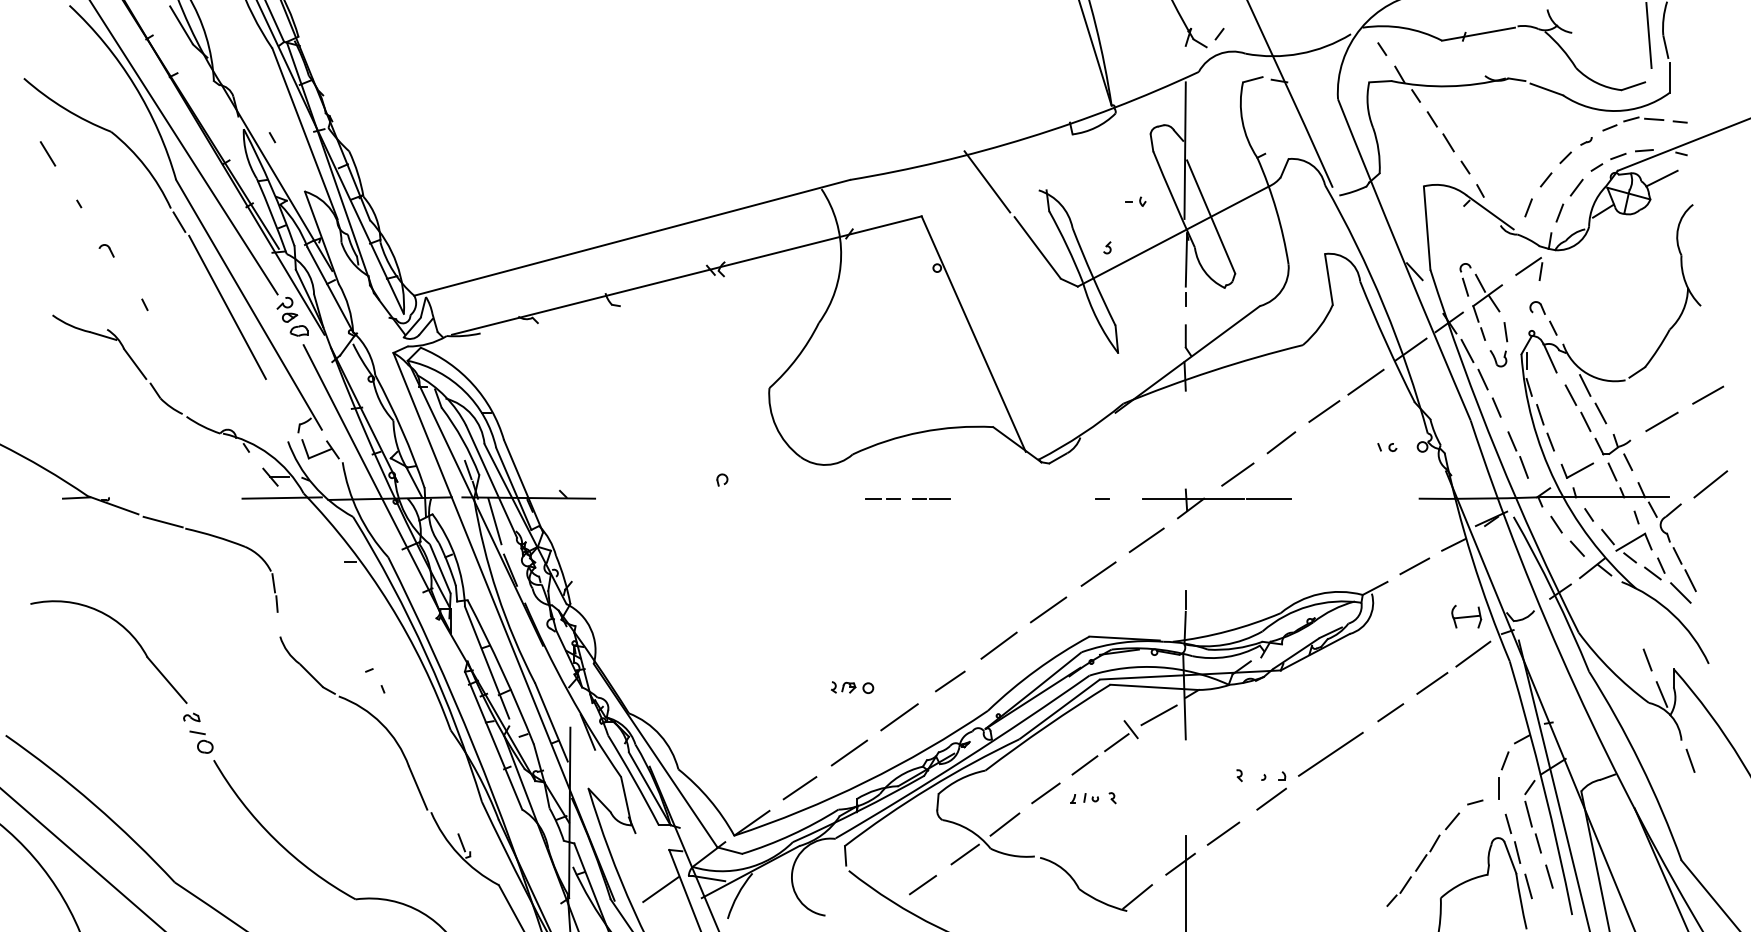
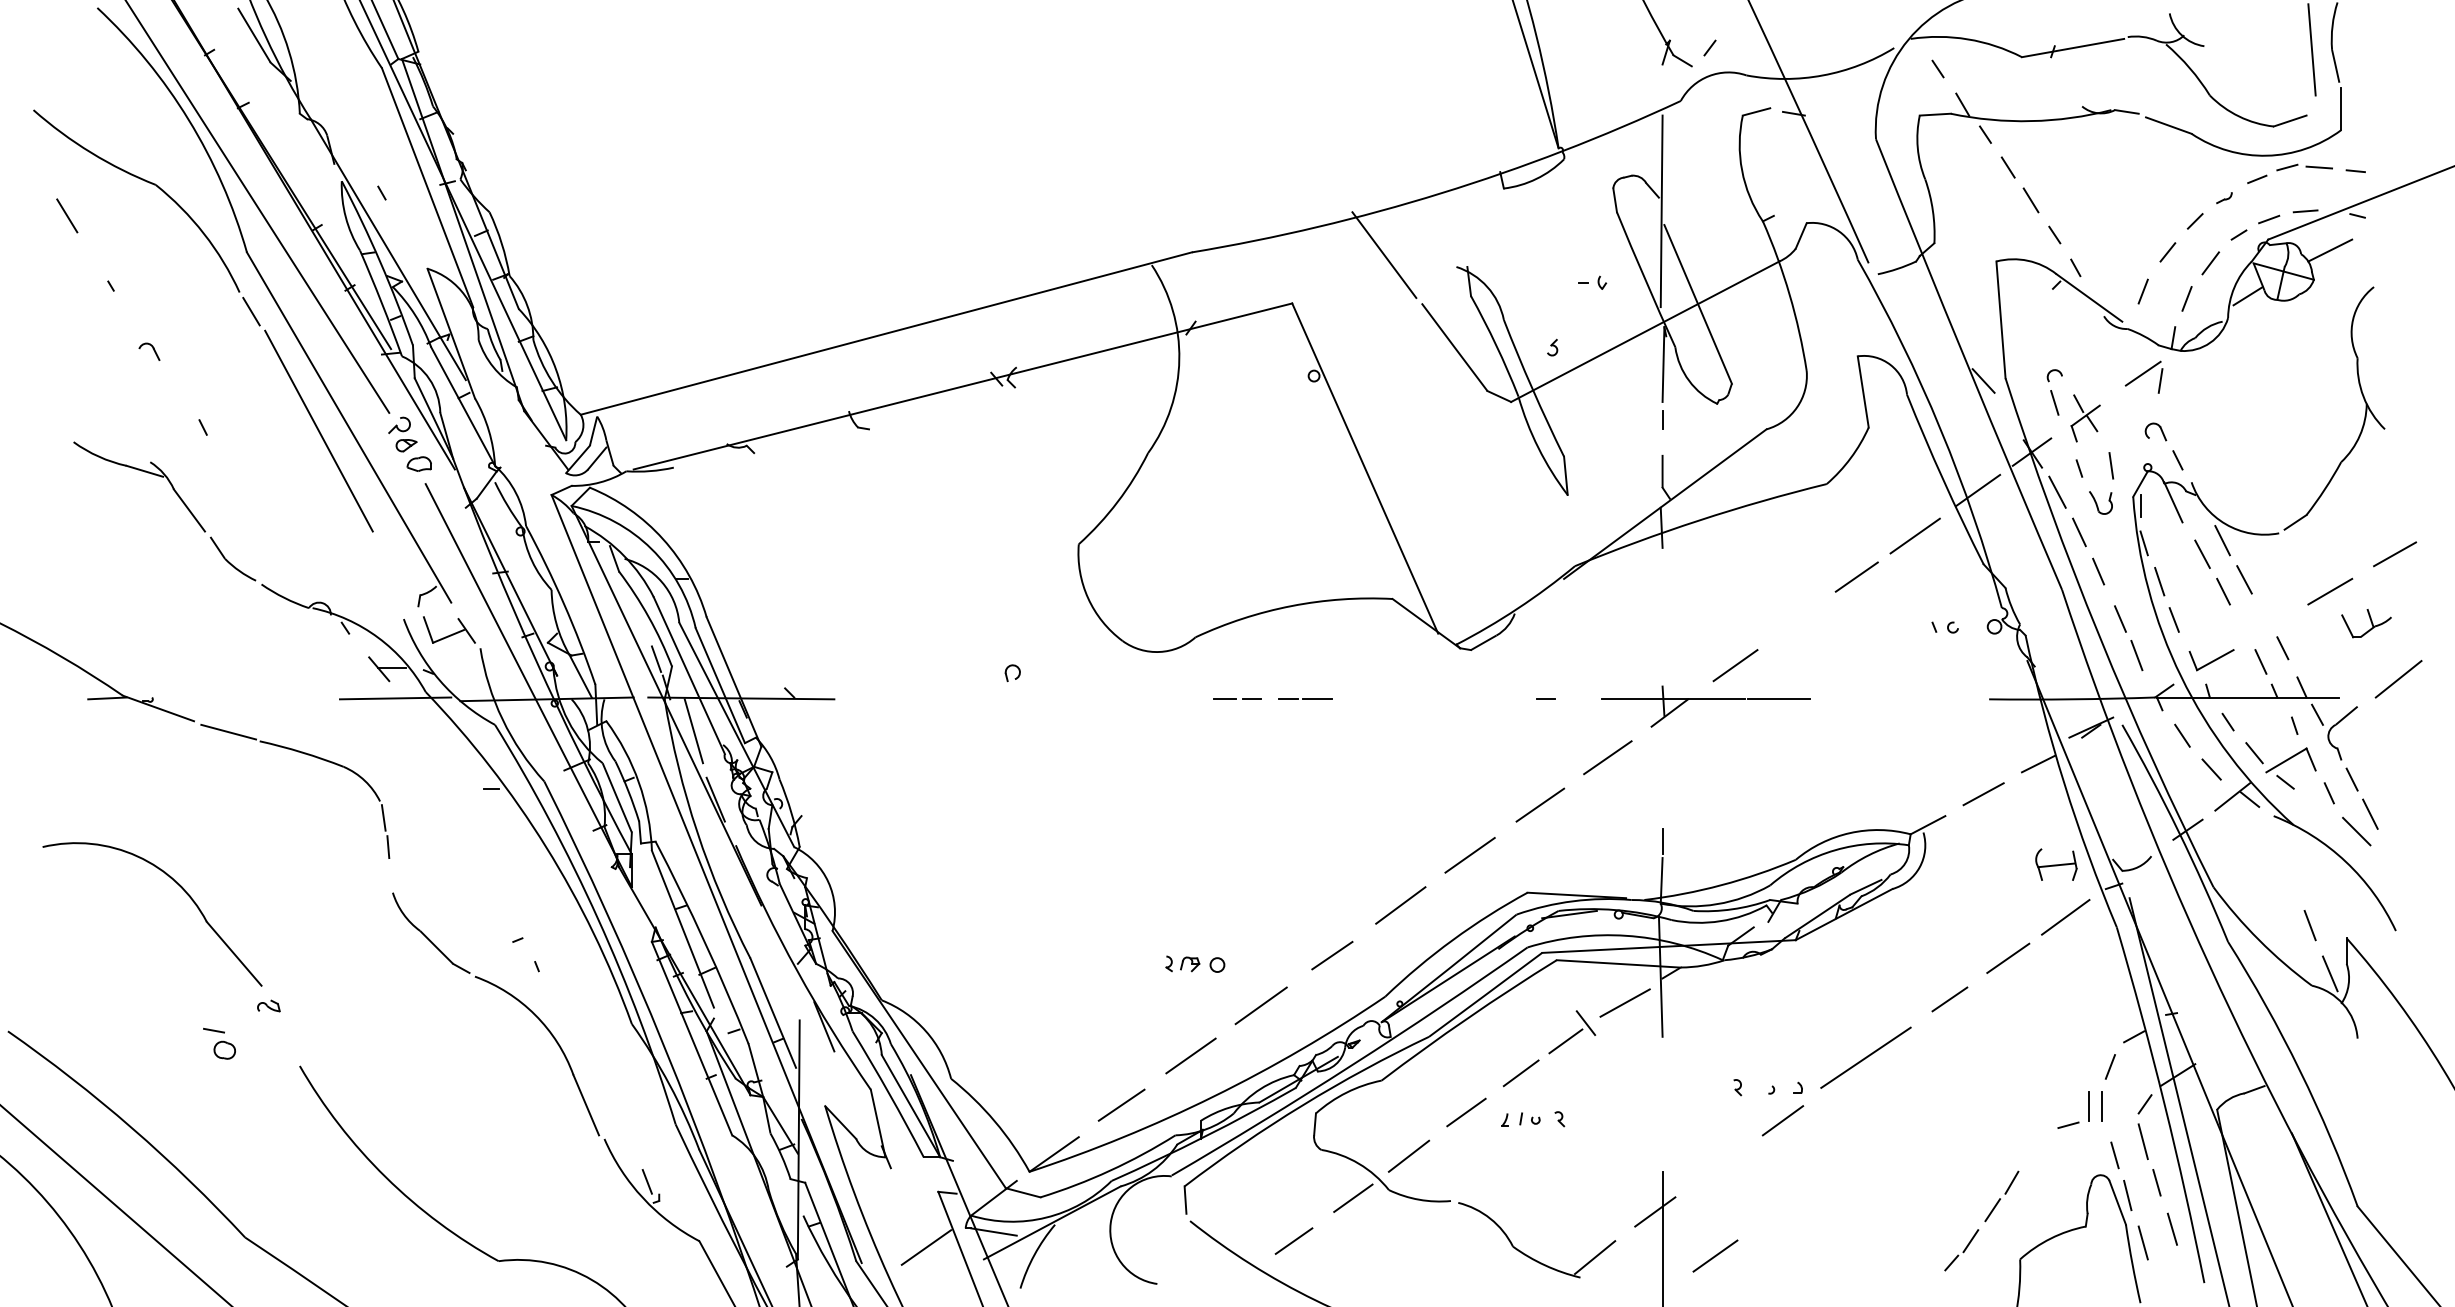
part: (1487, 298) -> (2085, 418), size x0.7
line: (1281, 442) -> (1796, 620), removed
part: (1612, 444) -> (2366, 623), moved
line: (1652, 573) -> (2317, 804), removed
part: (201, 742) -> (219, 1043), moved
line: (1689, 760) -> (2369, 1066), removed
line: (1489, 789) -> (2088, 1106), added
line: (1452, 821) -> (2036, 1151), removed
line: (1223, 833) -> (1715, 1255), moved

